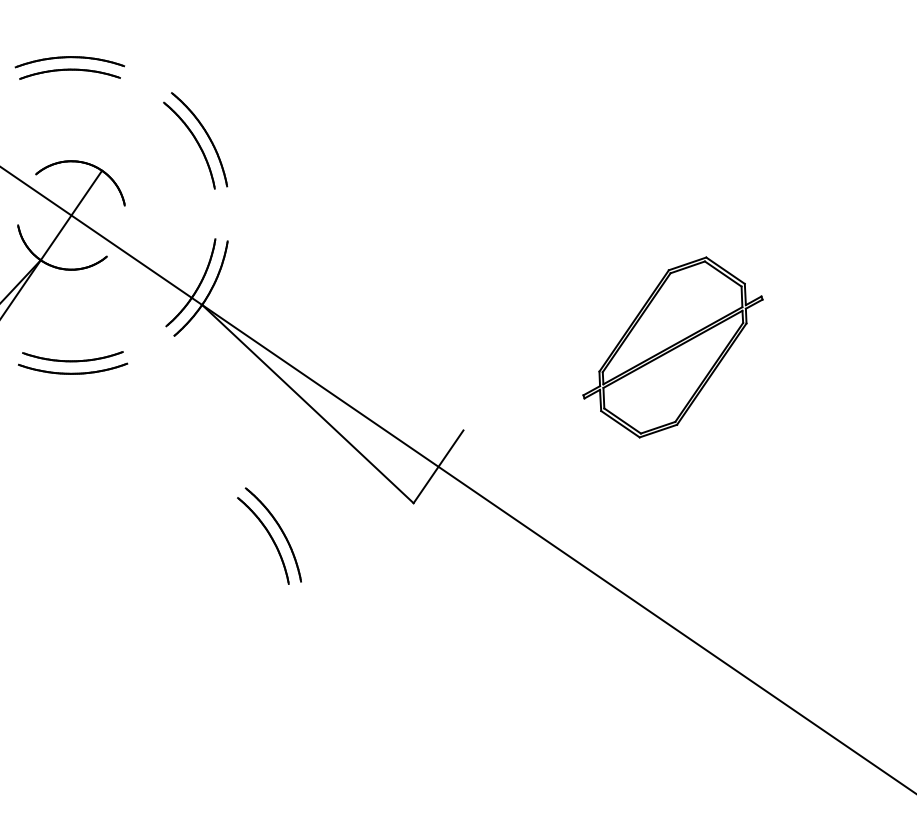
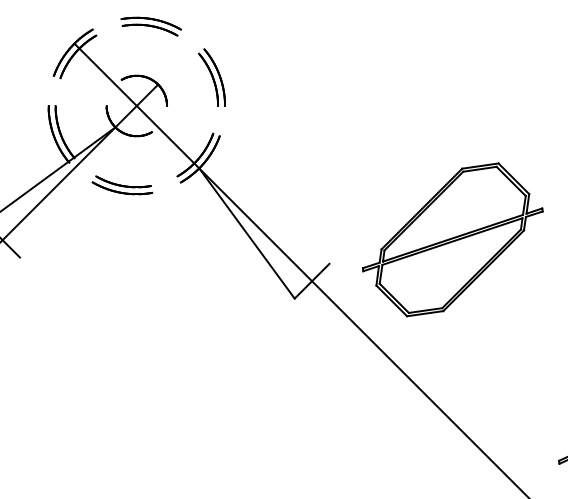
part: (672, 346) -> (452, 239), size x1.67
part: (267, 535) -> (211, 301), removed

